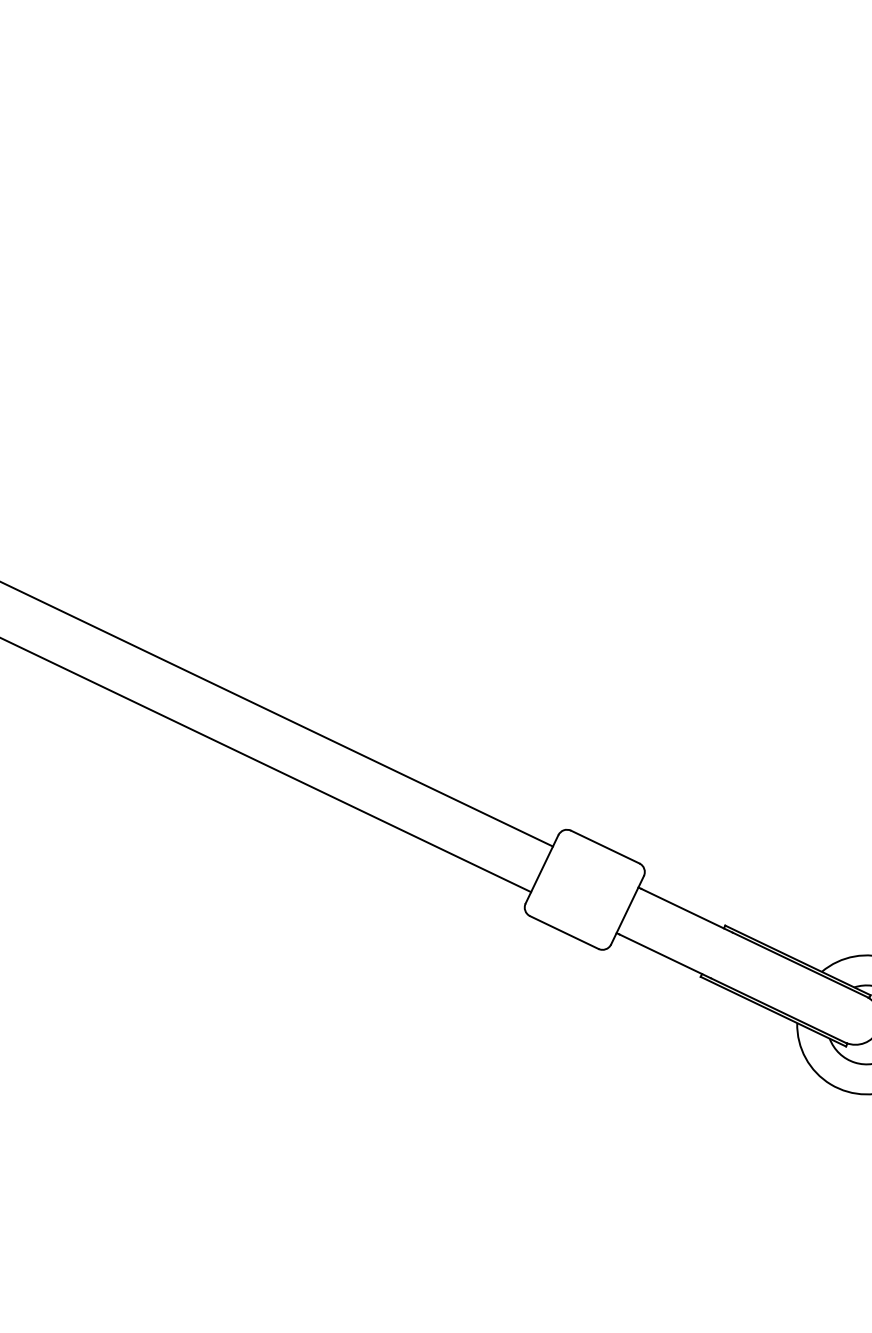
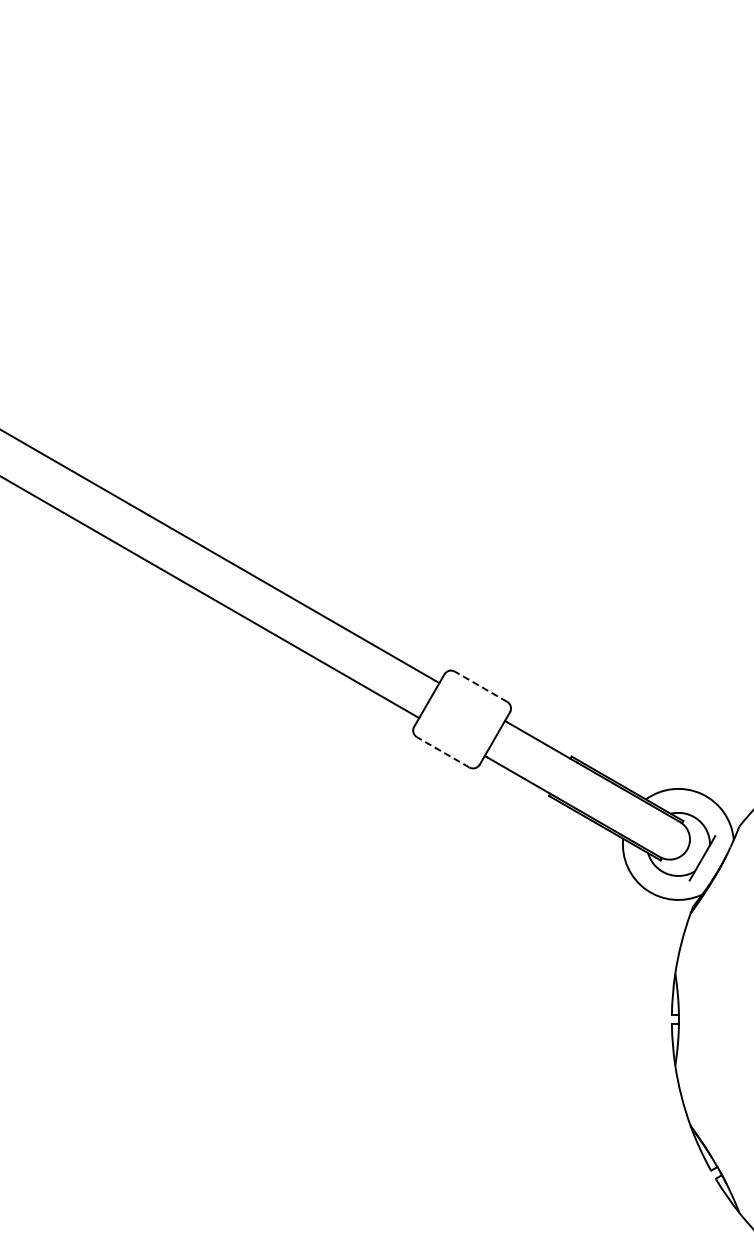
line: (604, 846) -> (480, 686), solid -> dashed
line: (563, 932) -> (442, 752), solid -> dashed

